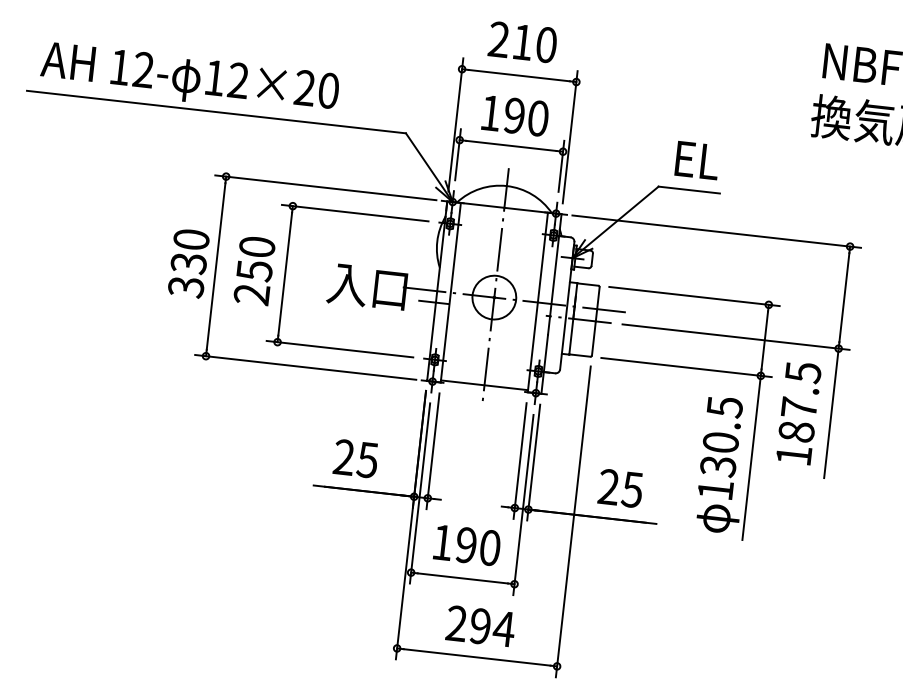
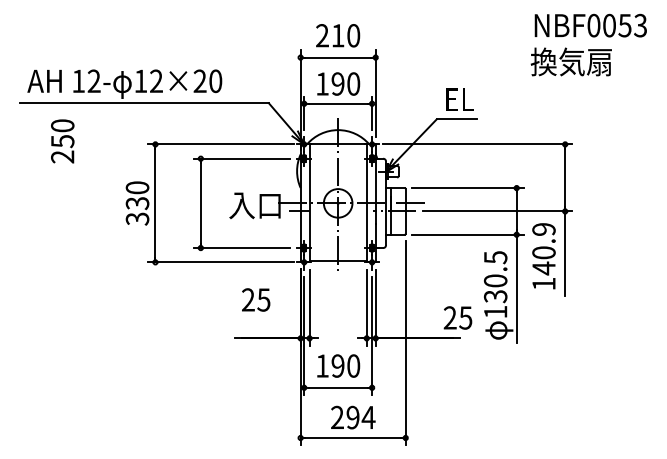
text: (254, 270) -> (62, 141), moved
text: (799, 402) -> (543, 249), 187.5 -> 140.9
text: (356, 458) -> (256, 299), moved
text: (619, 487) -> (457, 317), moved

